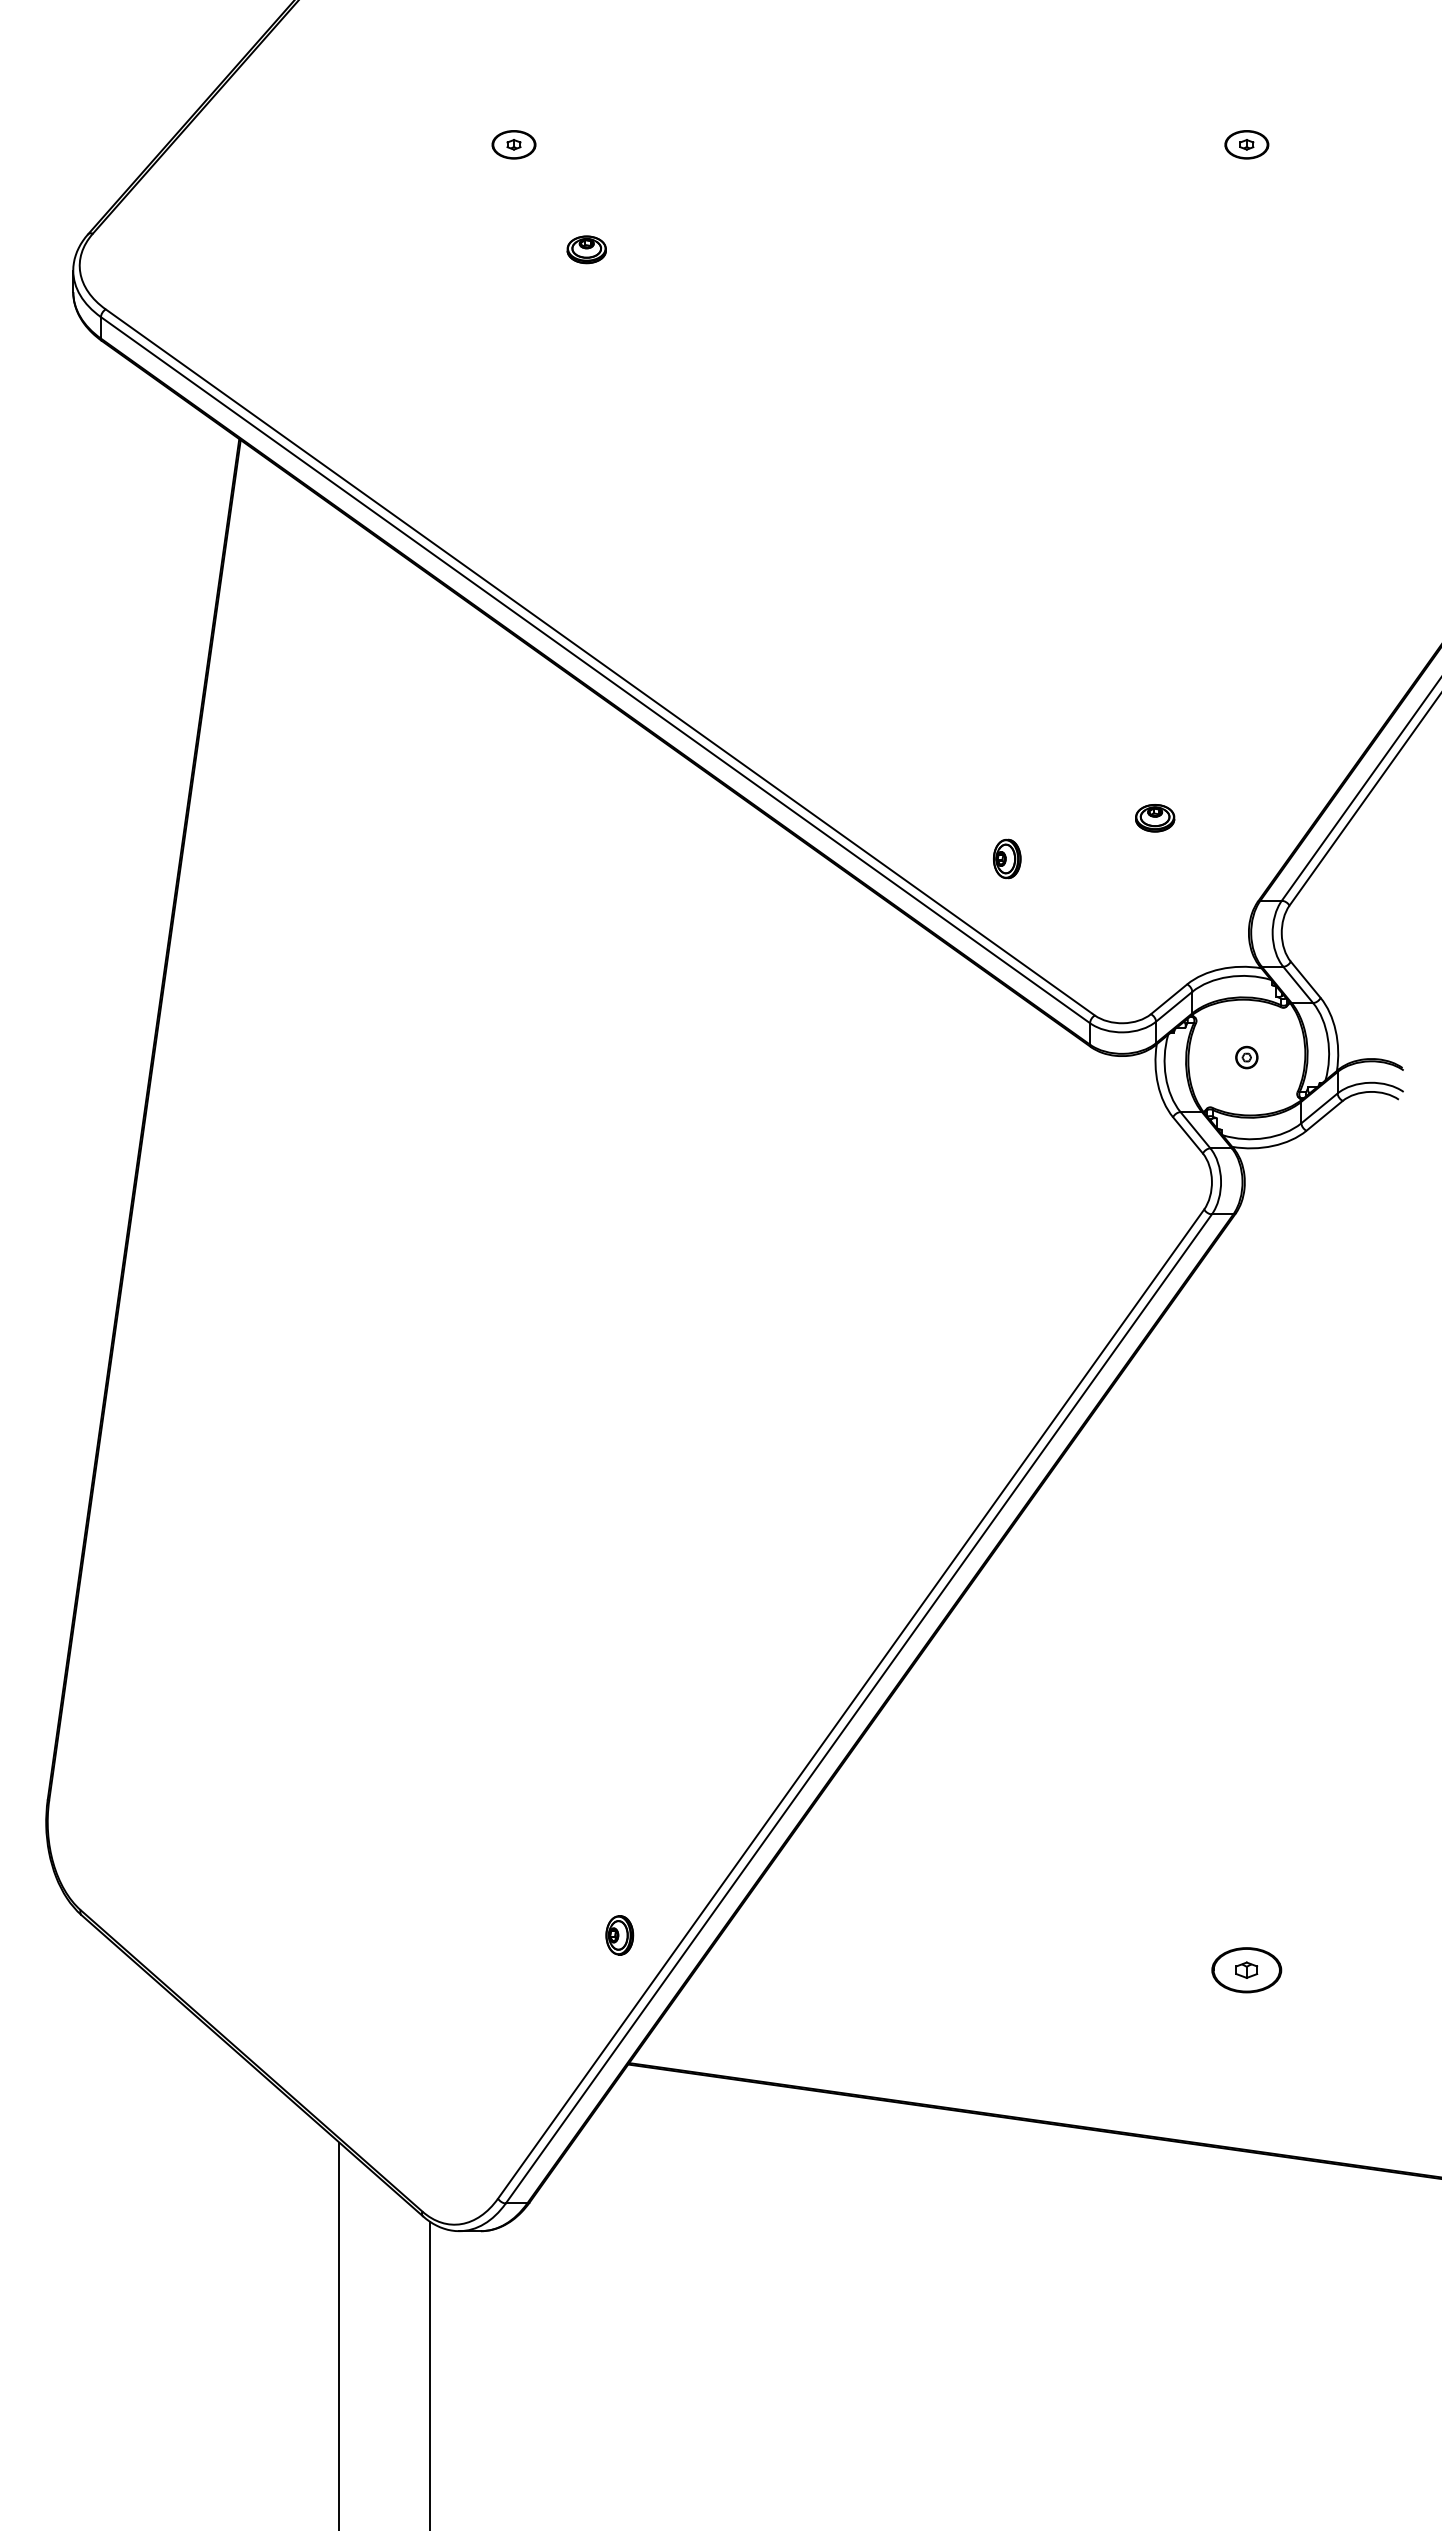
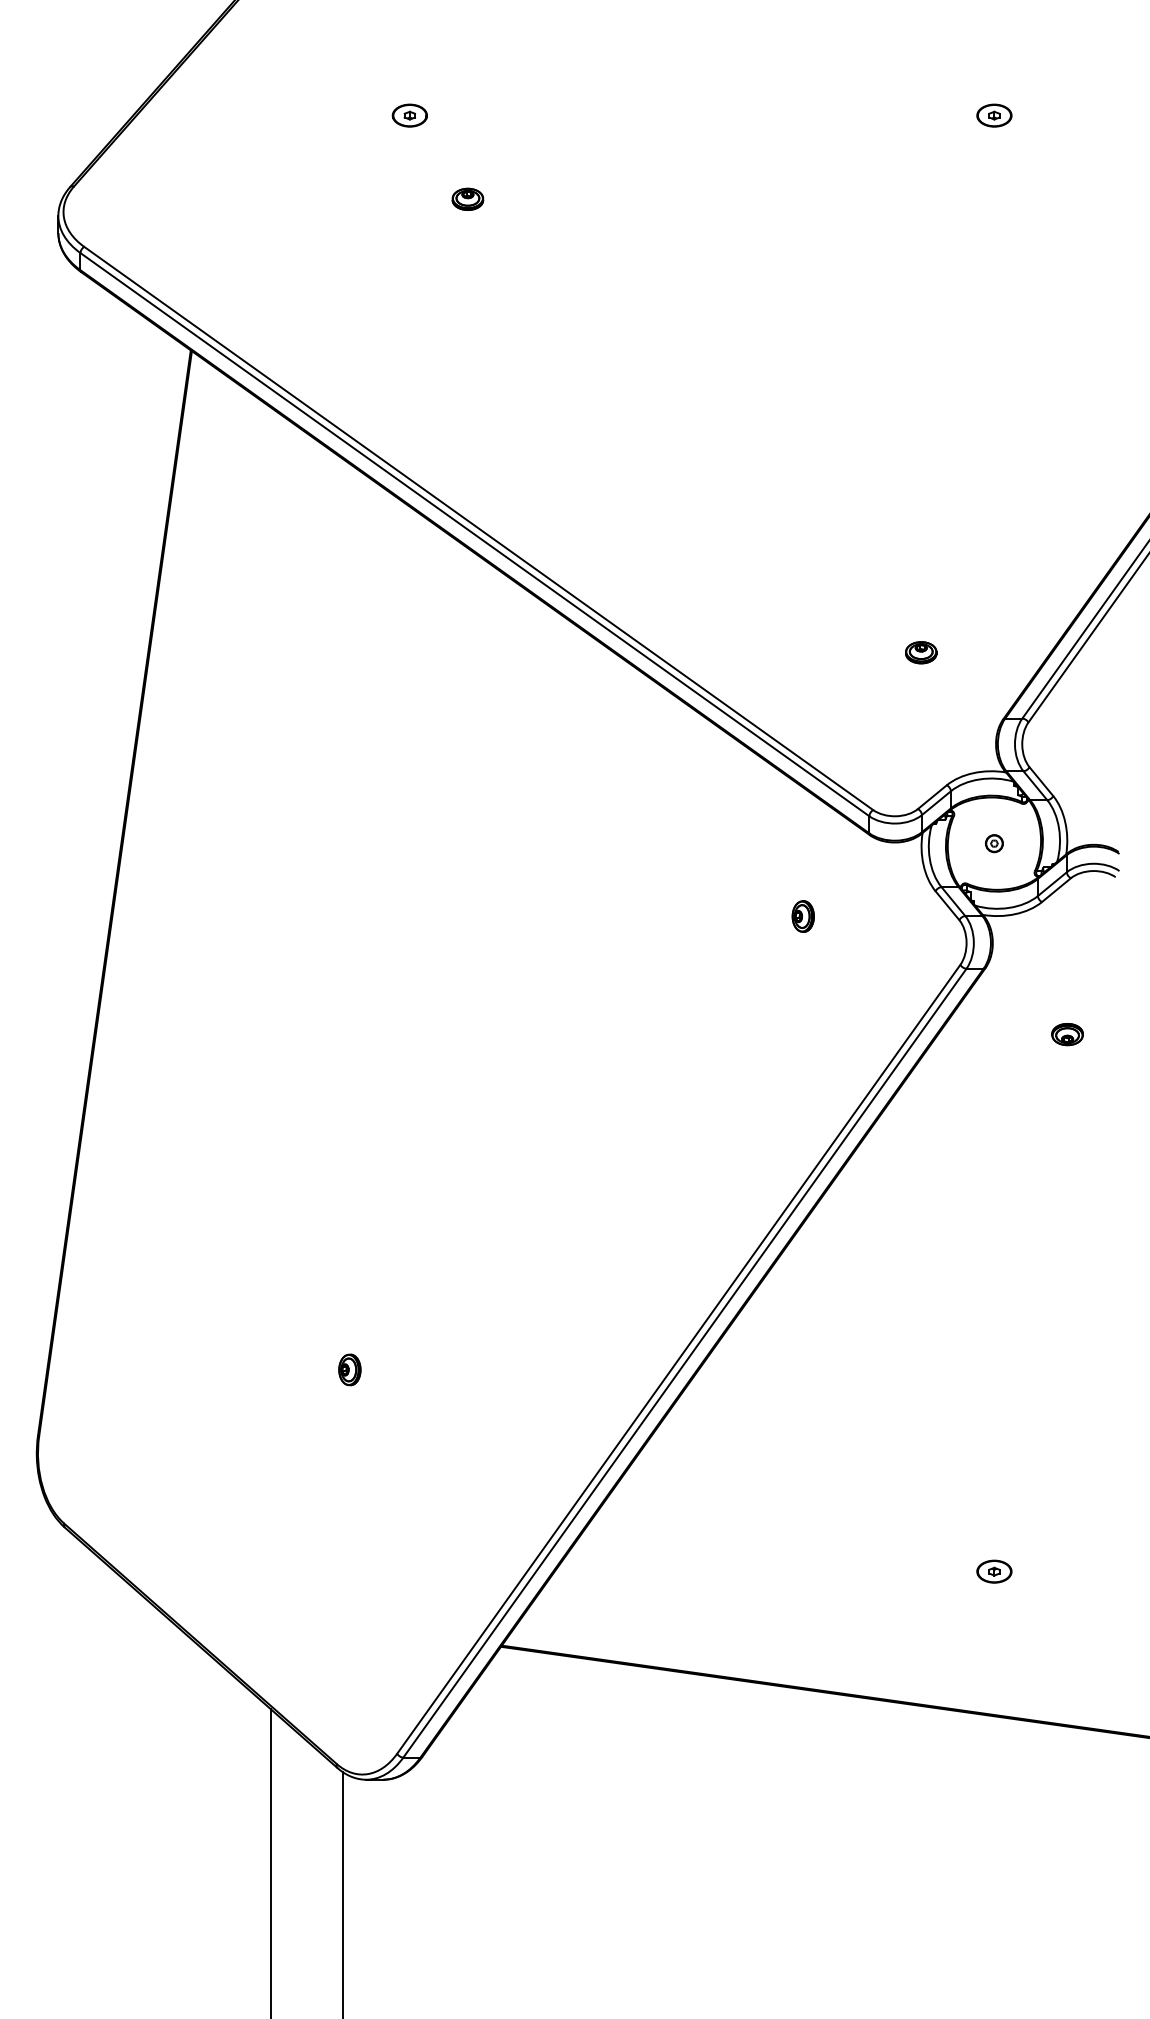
part: (1007, 858) -> (803, 916), moved
part: (1338, 1296) -> (1067, 1034), added
part: (619, 1935) -> (349, 1370), moved
part: (1246, 1970) -> (994, 1571), size x0.62

